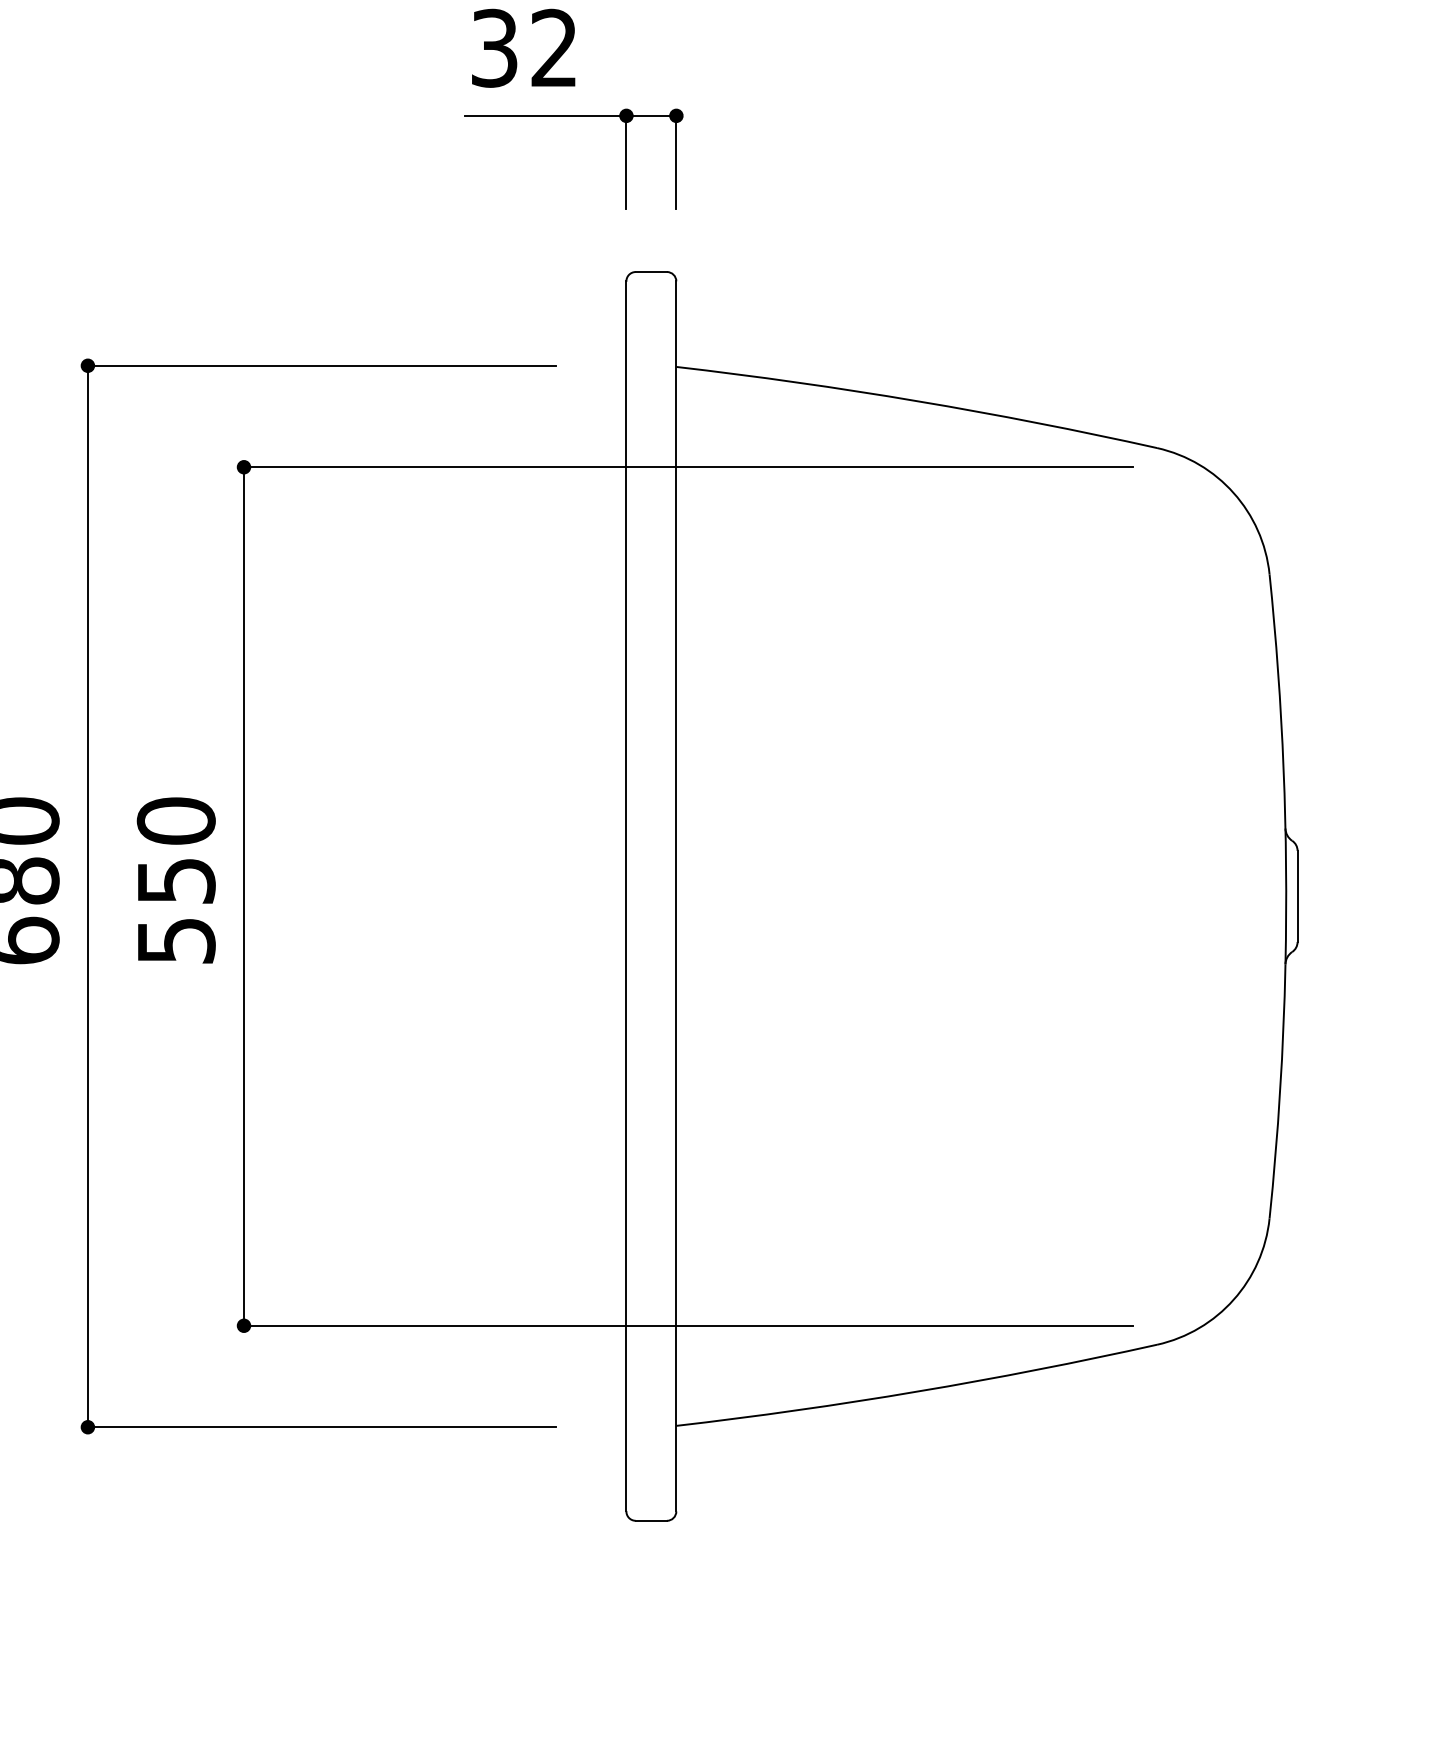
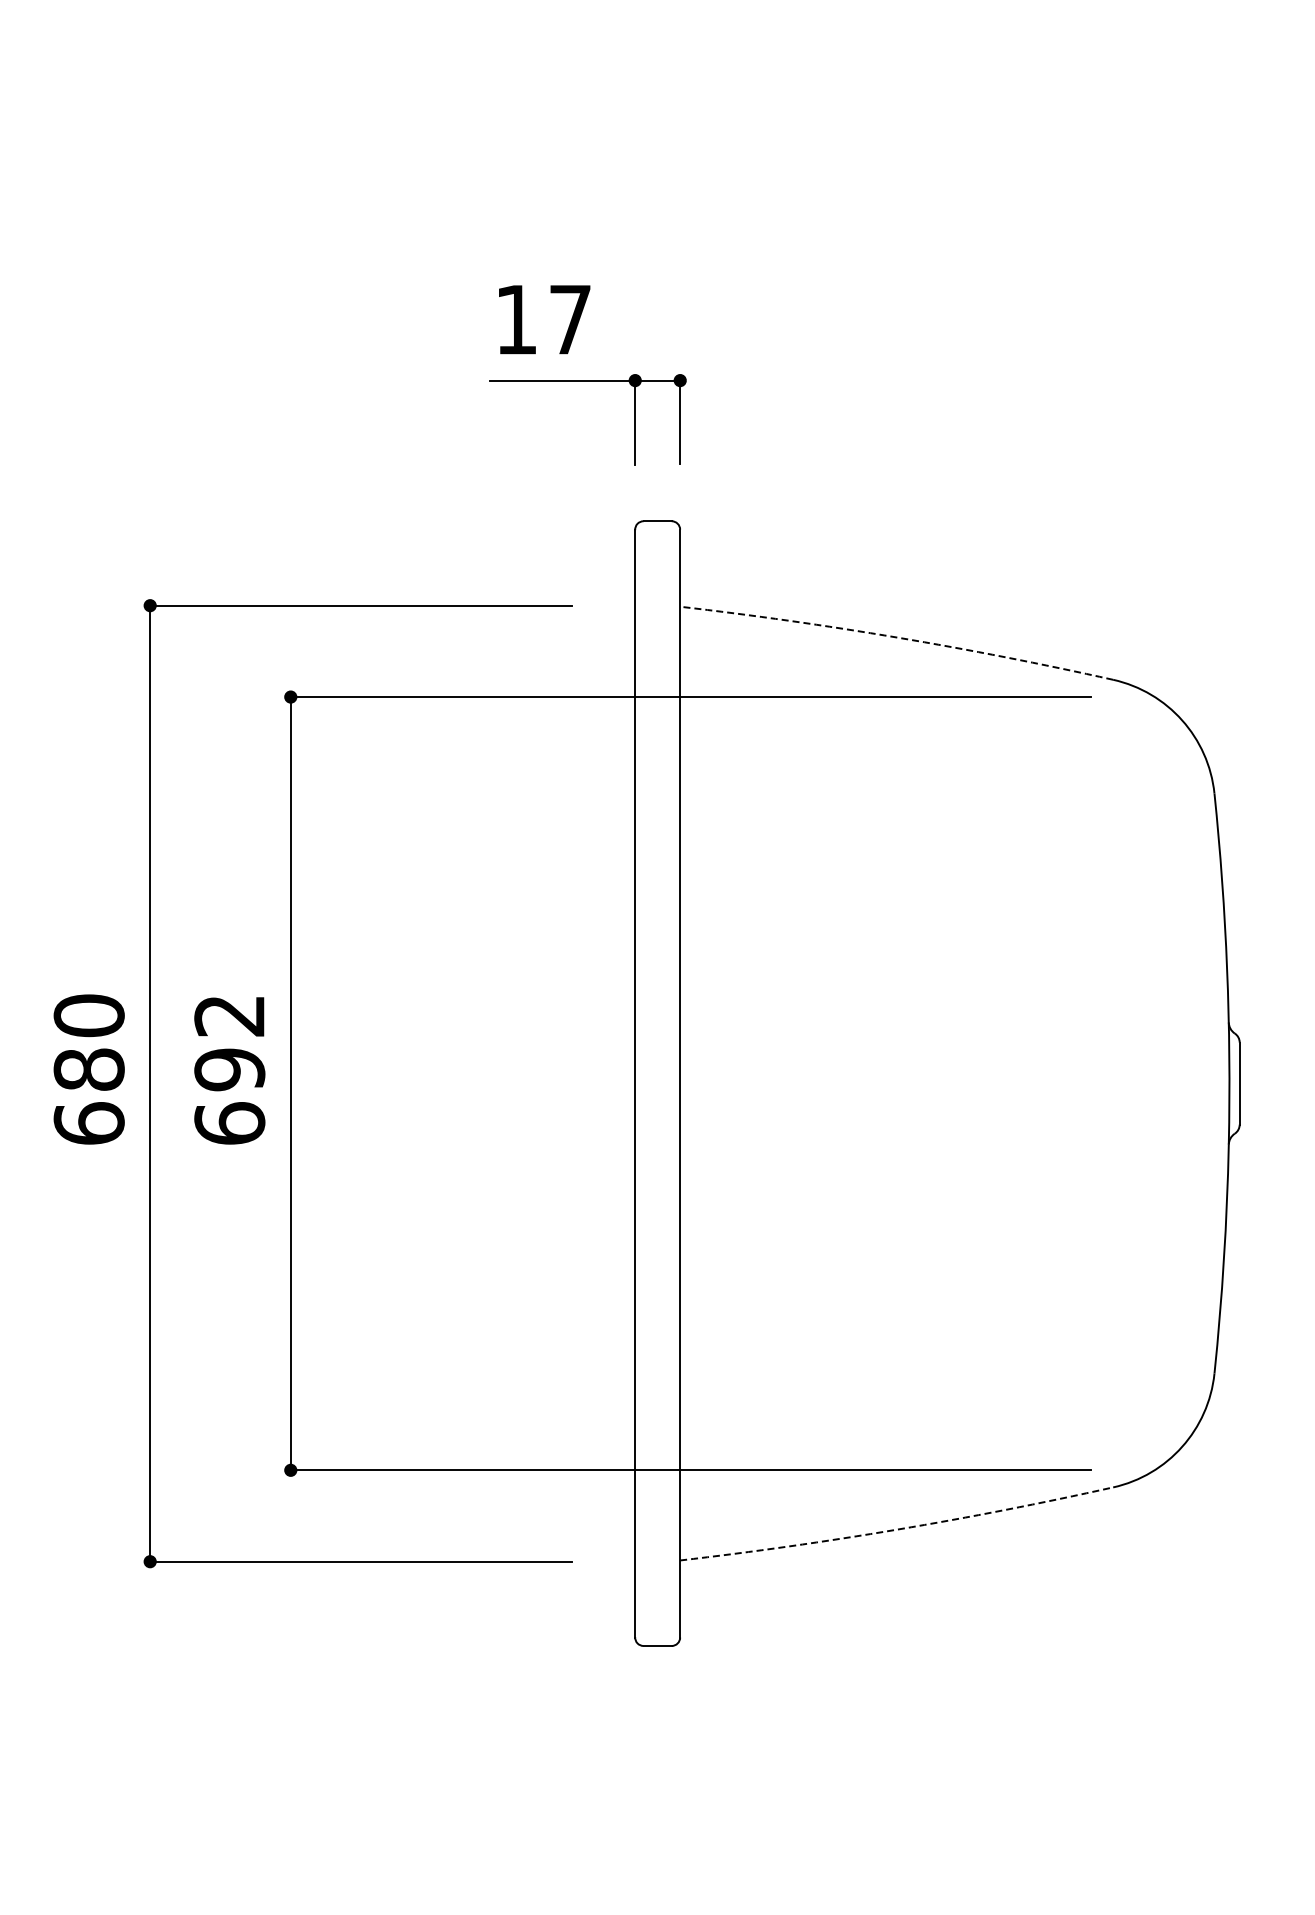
text: (524, 48) -> (543, 319), 32 -> 17
arc: (917, 401) -> (897, 637), solid -> dashed
text: (175, 880) -> (229, 1069), 550 -> 692
arc: (917, 1391) -> (897, 1529), solid -> dashed

